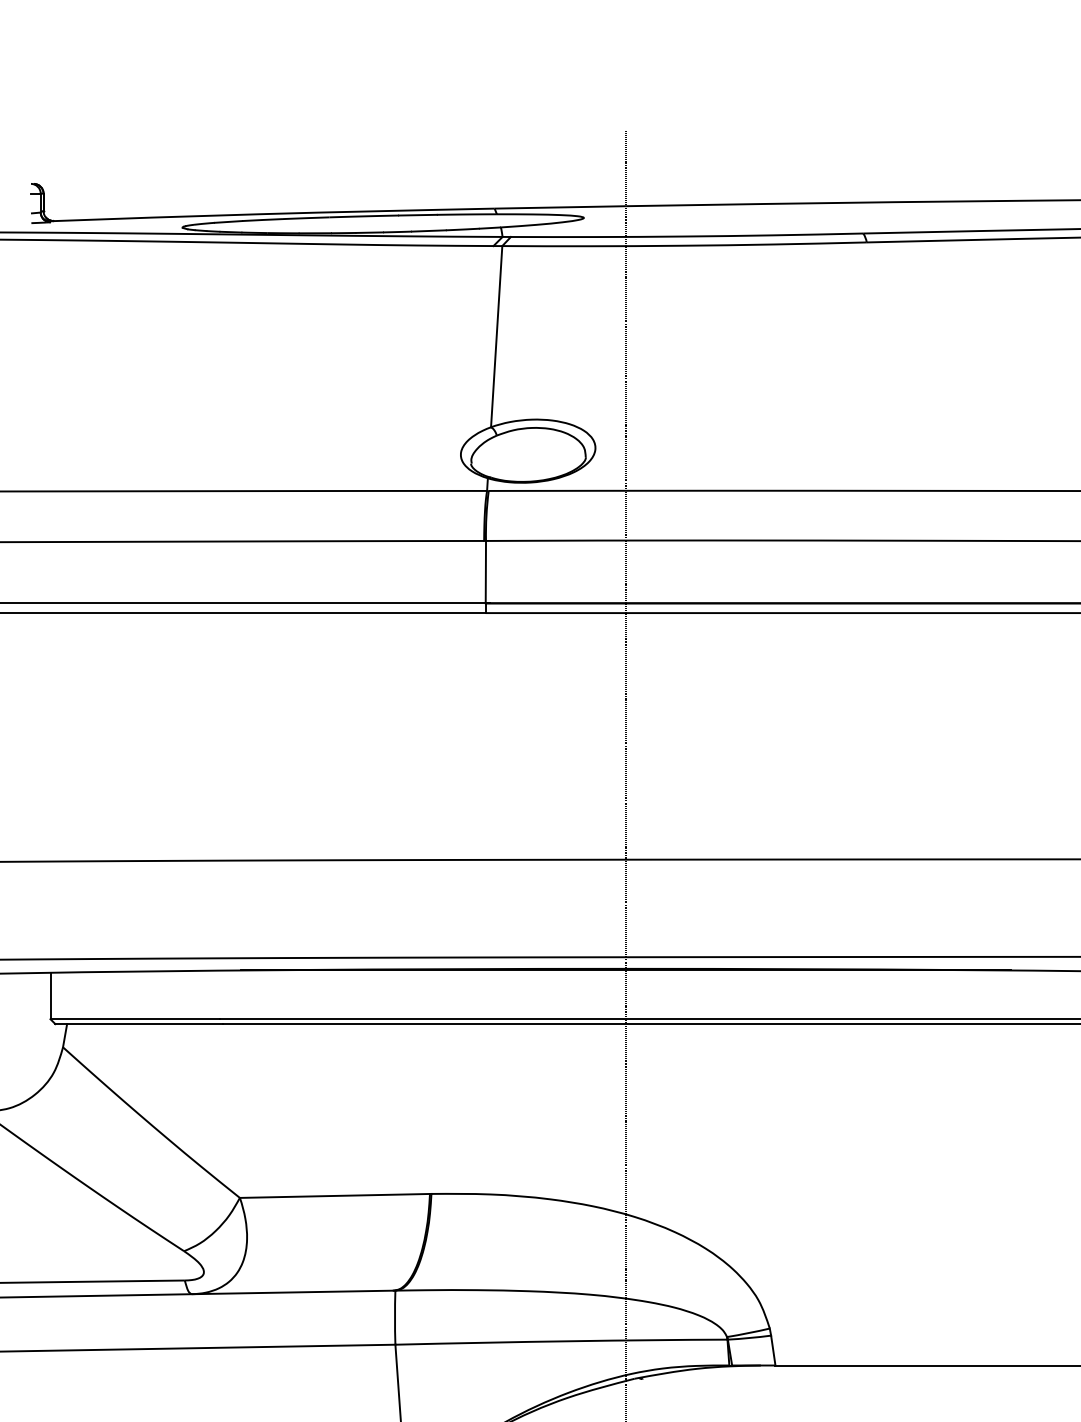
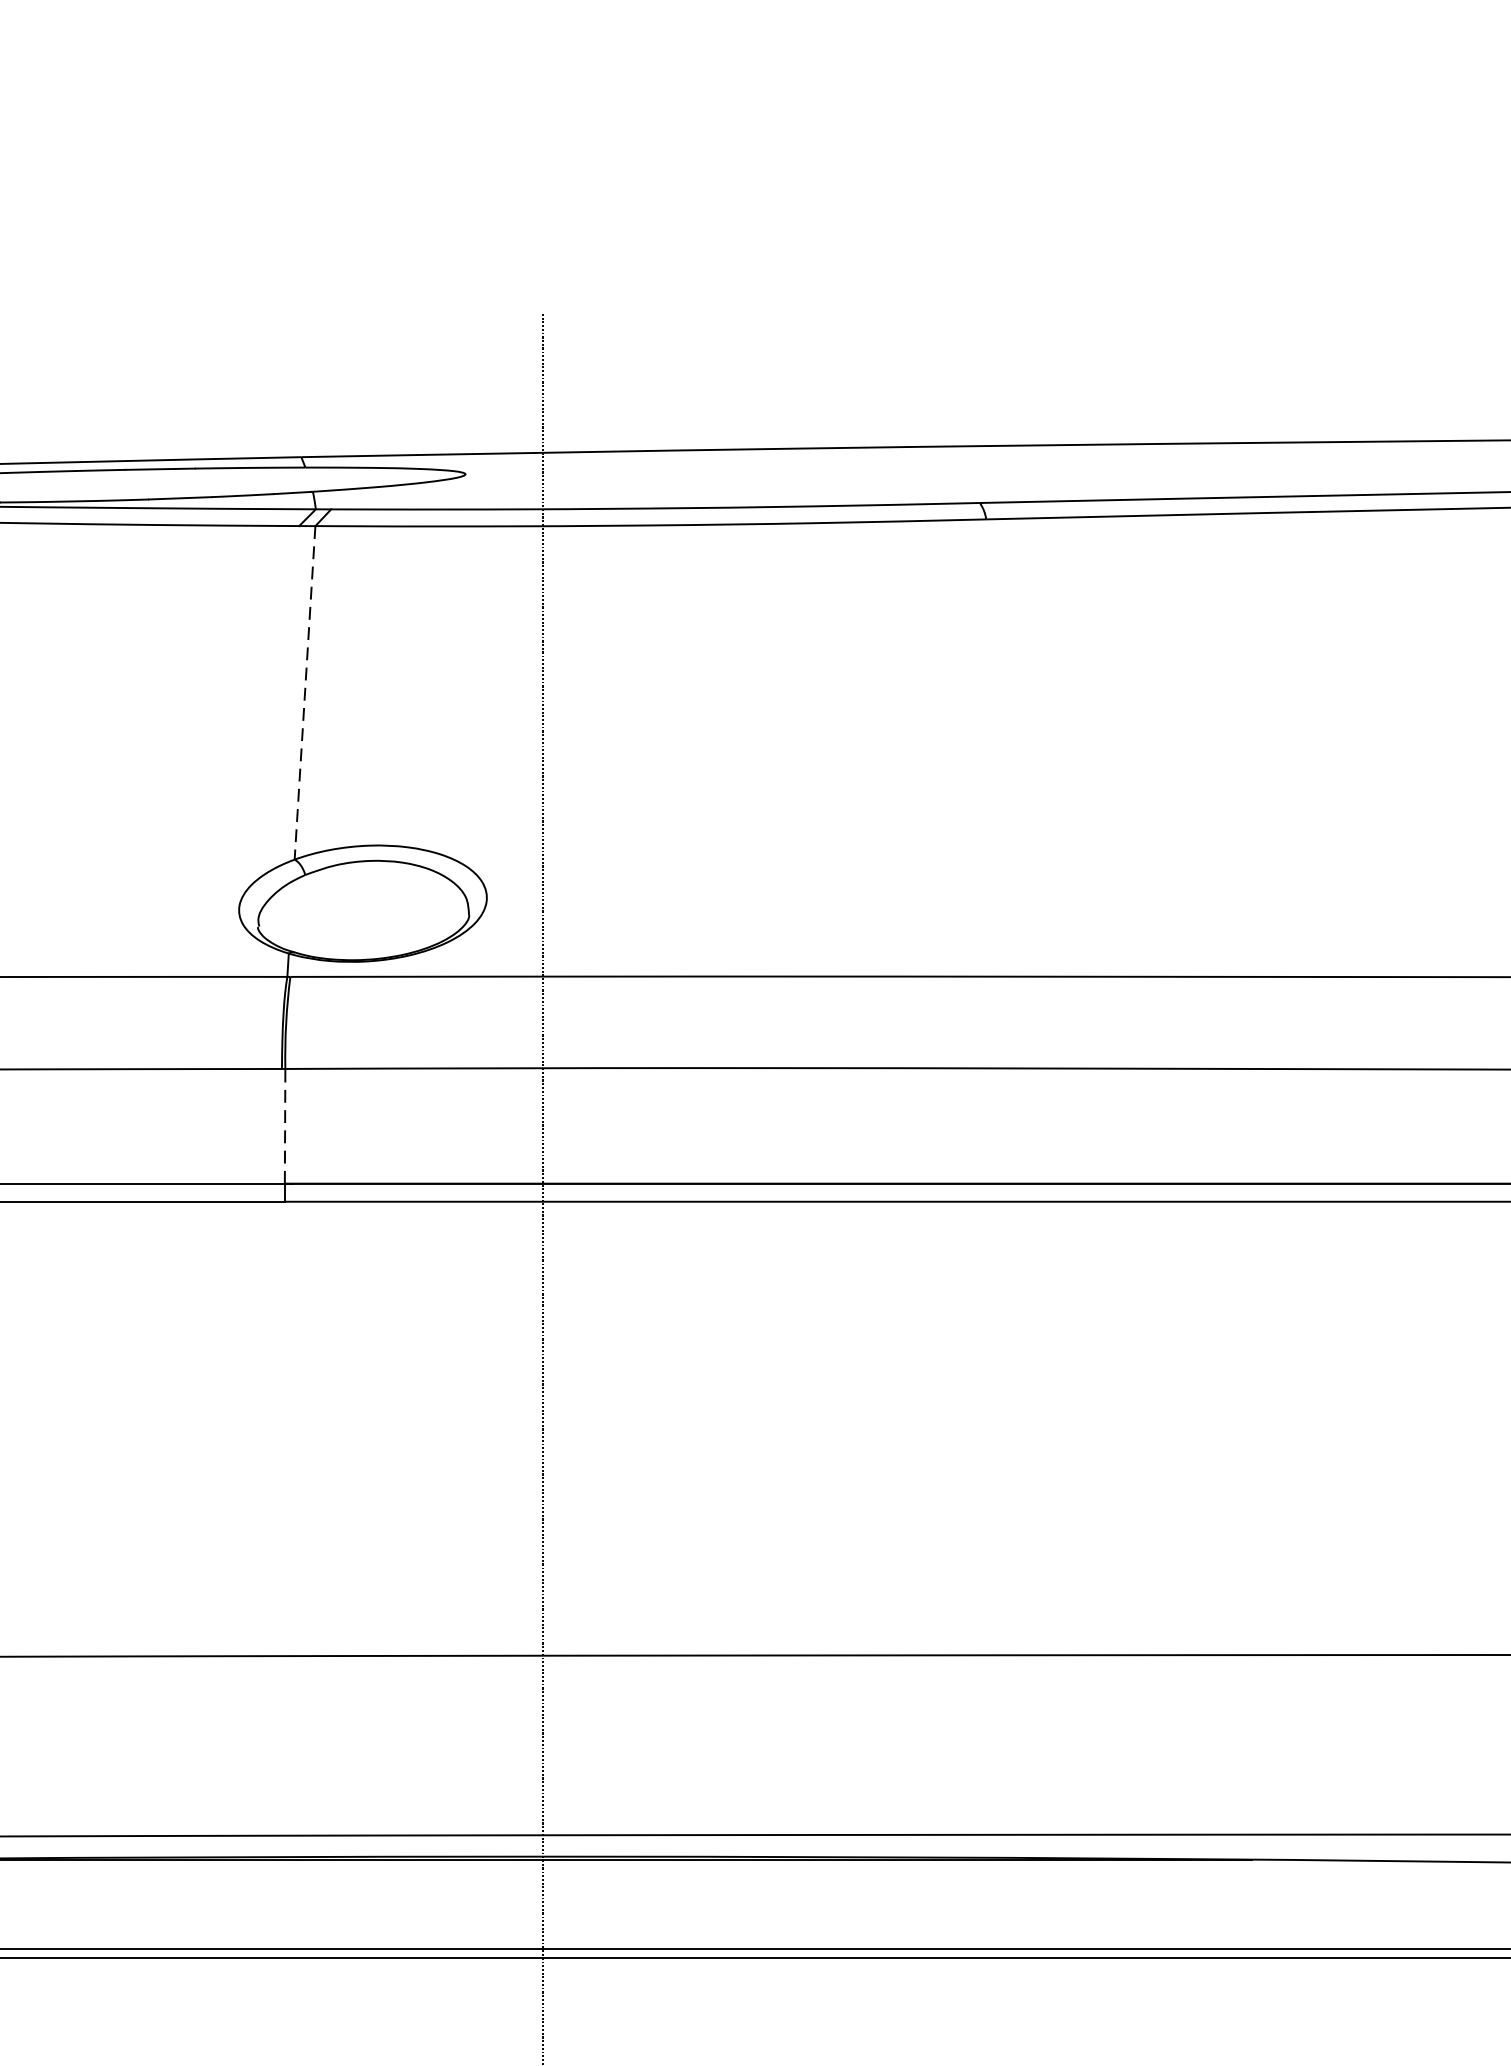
line: (496, 336) -> (304, 692), solid -> dashed
line: (485, 571) -> (284, 1125), solid -> dashed

